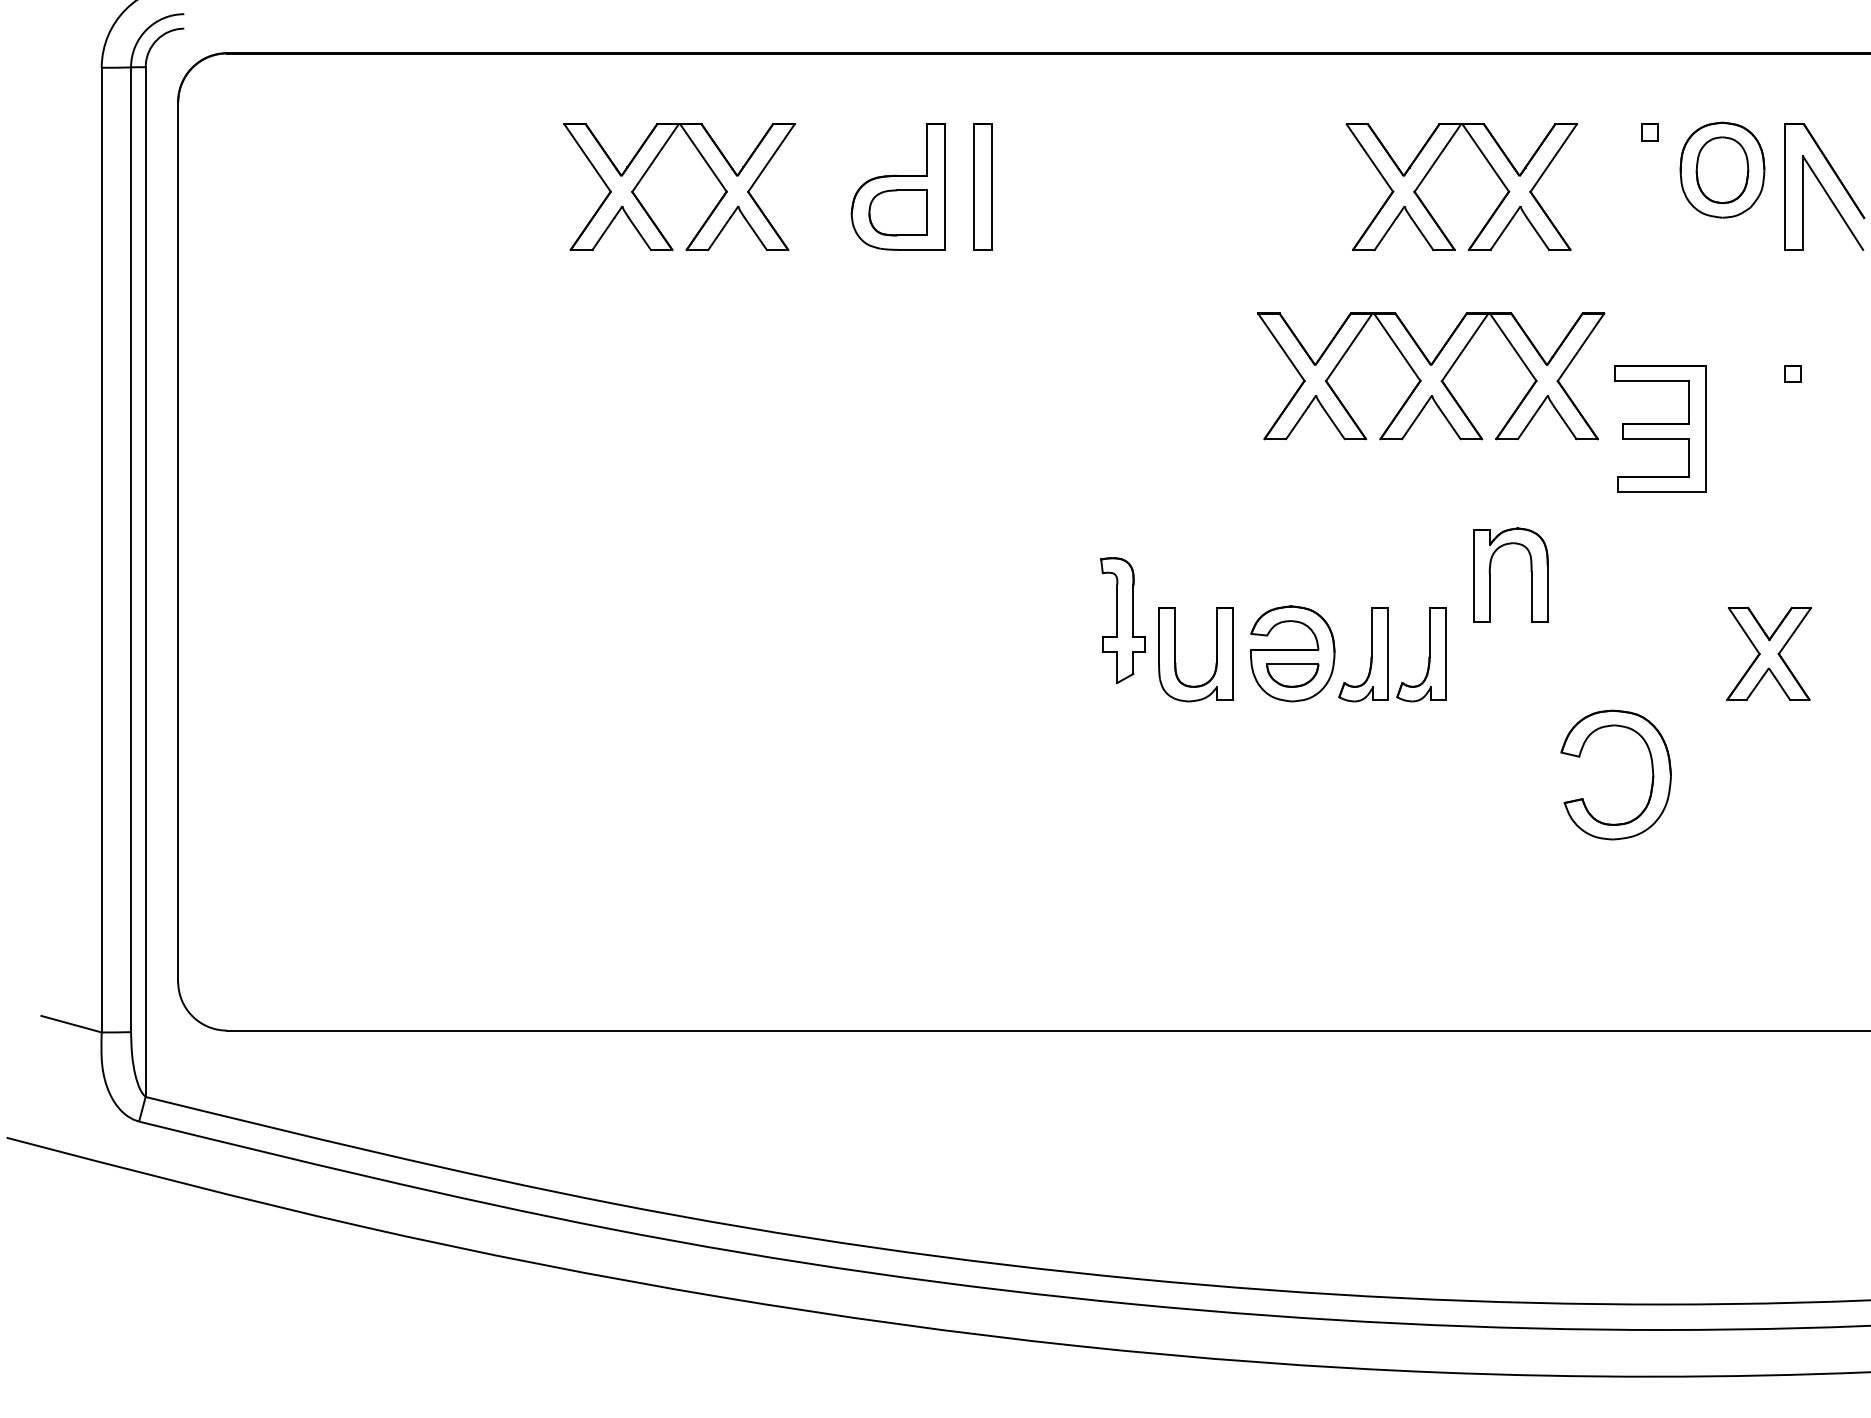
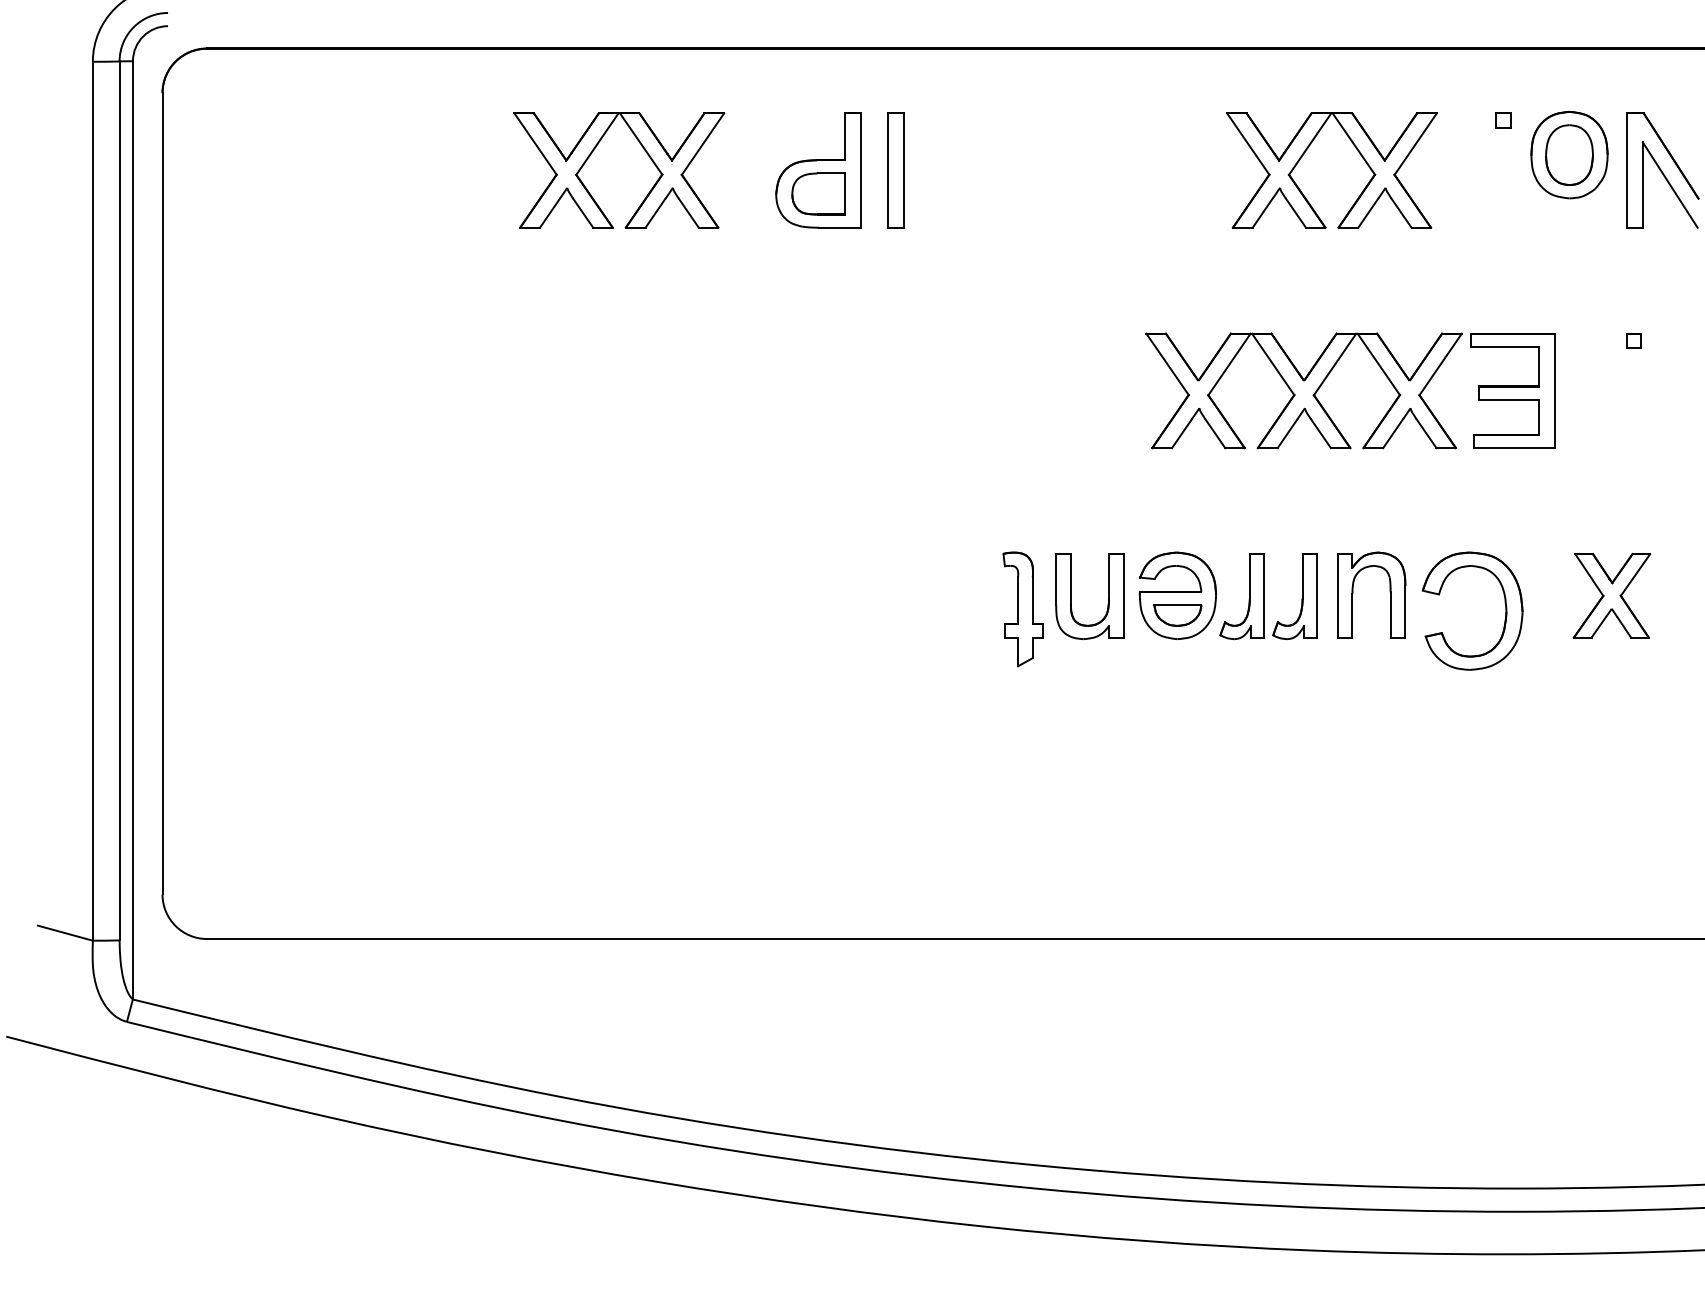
part: (1430, 375) -> (1303, 390), moved
part: (1490, 573) -> (1353, 593), moved
part: (1122, 620) -> (1022, 609), moved
part: (1651, 766) -> (1504, 603), moved

